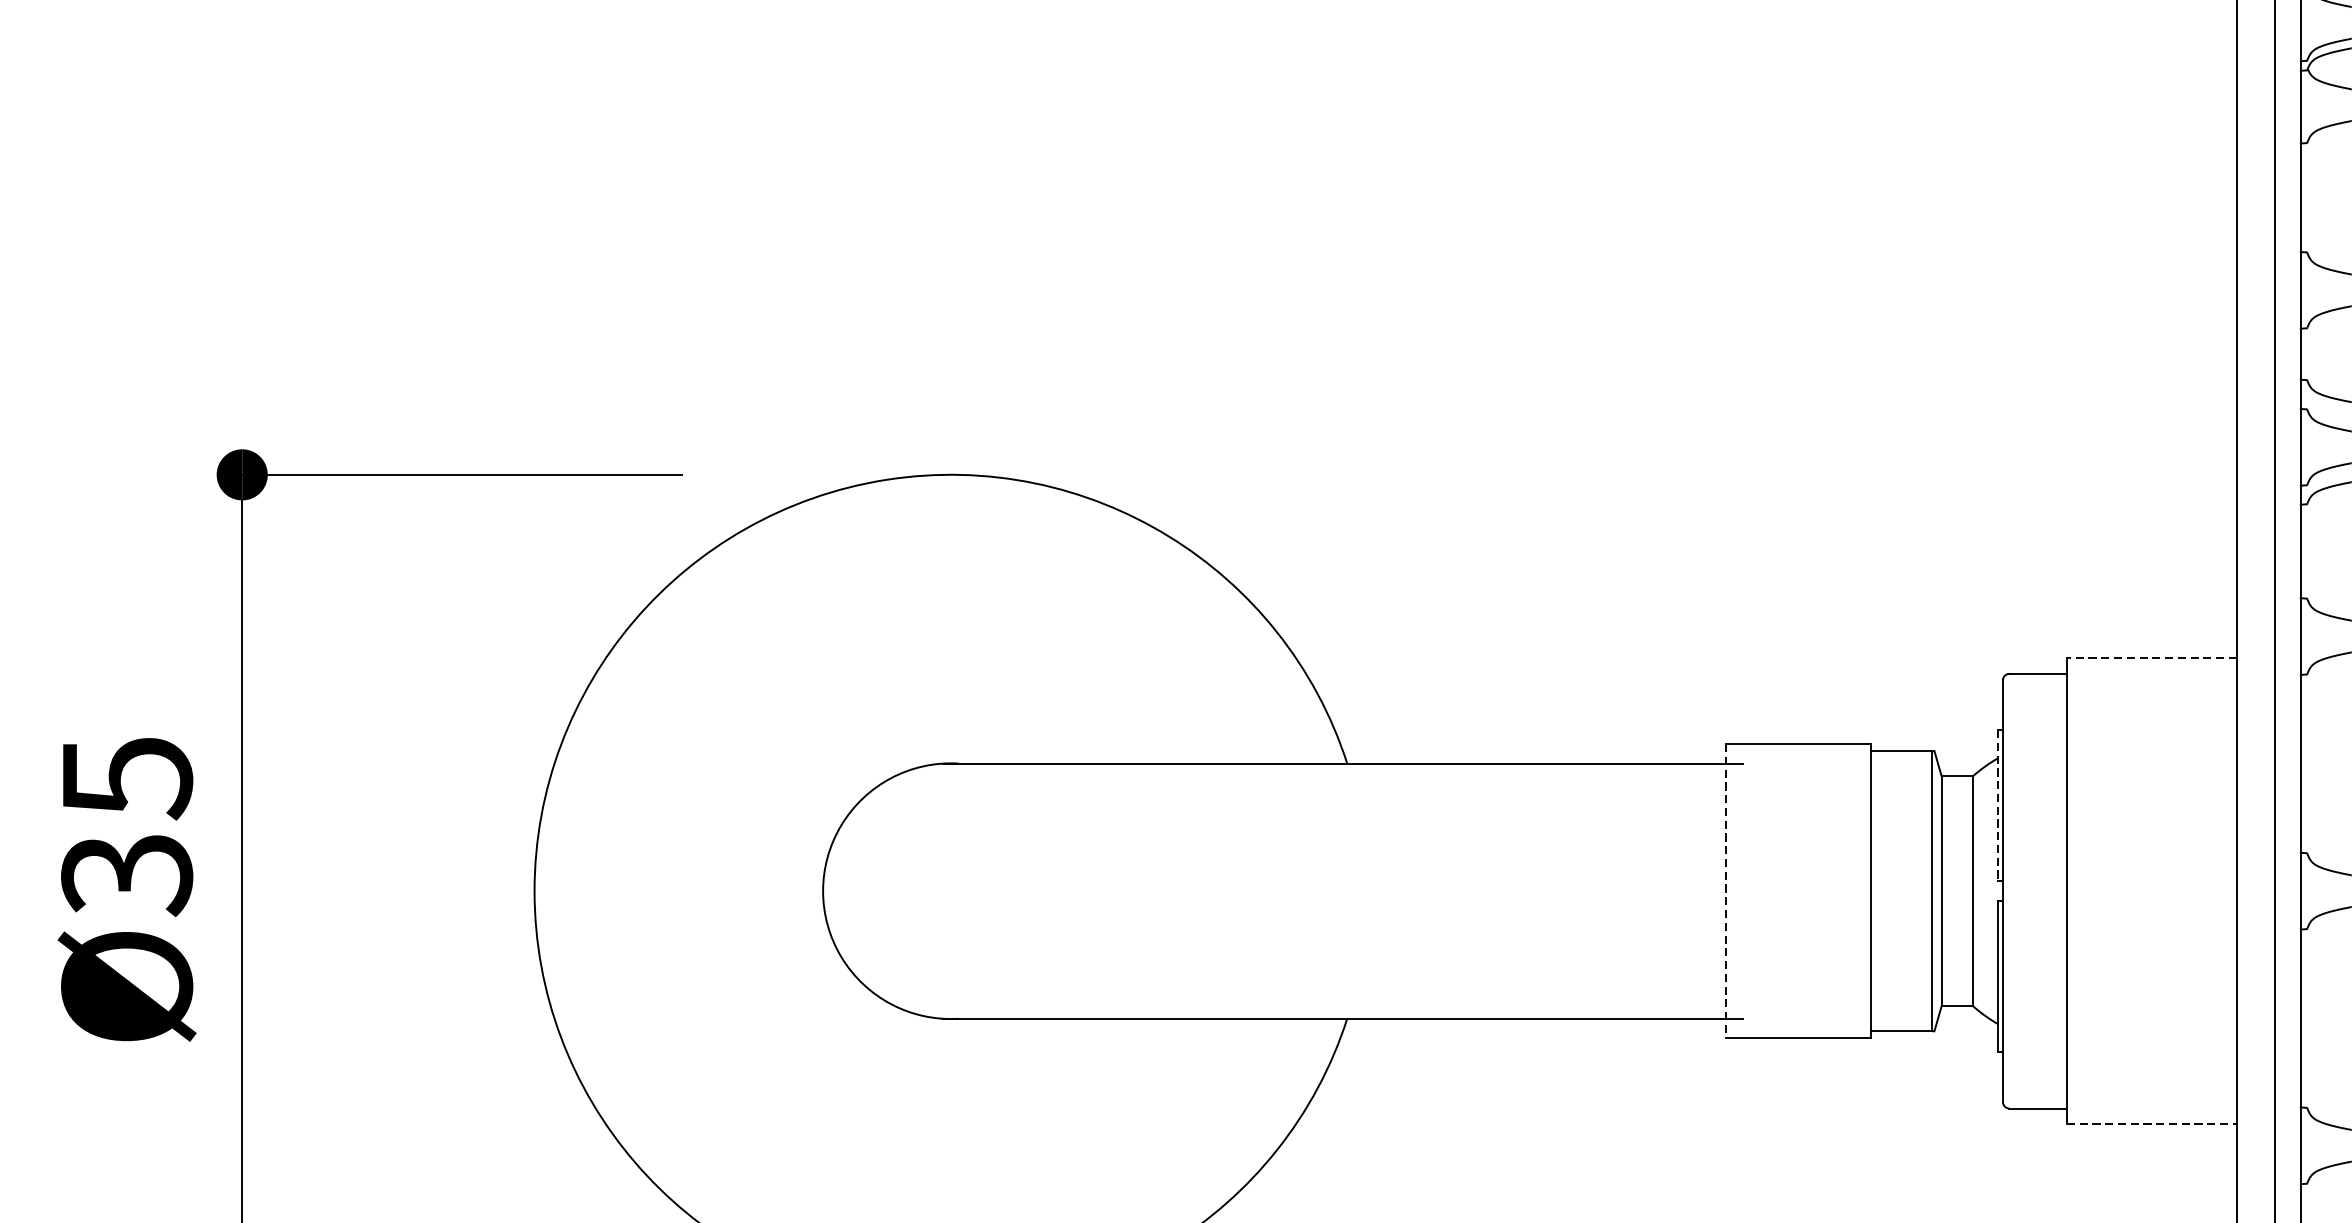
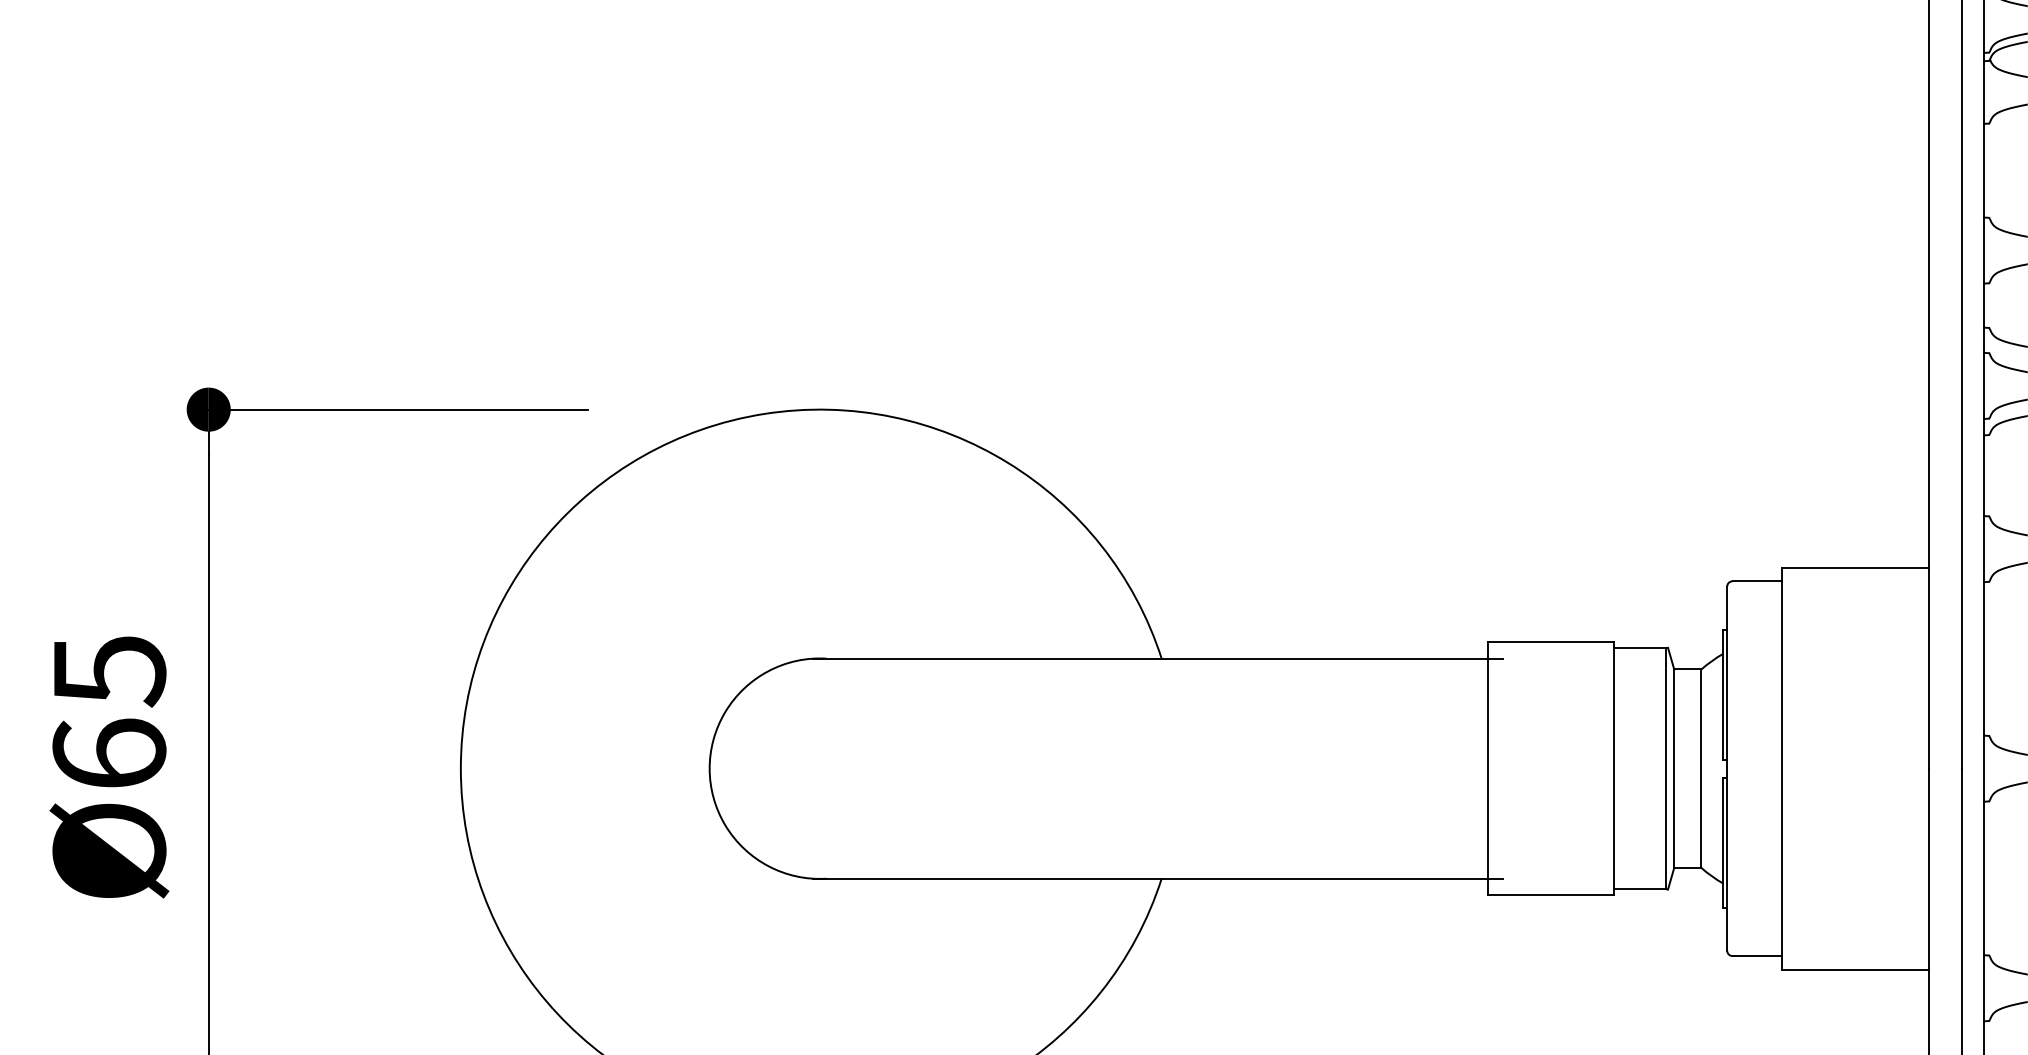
line: (2151, 657) -> (1855, 567), dashed -> solid
line: (1997, 806) -> (1722, 695), dashed -> solid
text: (127, 874) -> (109, 754), Ø35 -> Ø65
line: (1725, 890) -> (1487, 768), dashed -> solid
line: (2152, 1124) -> (1856, 969), dashed -> solid

